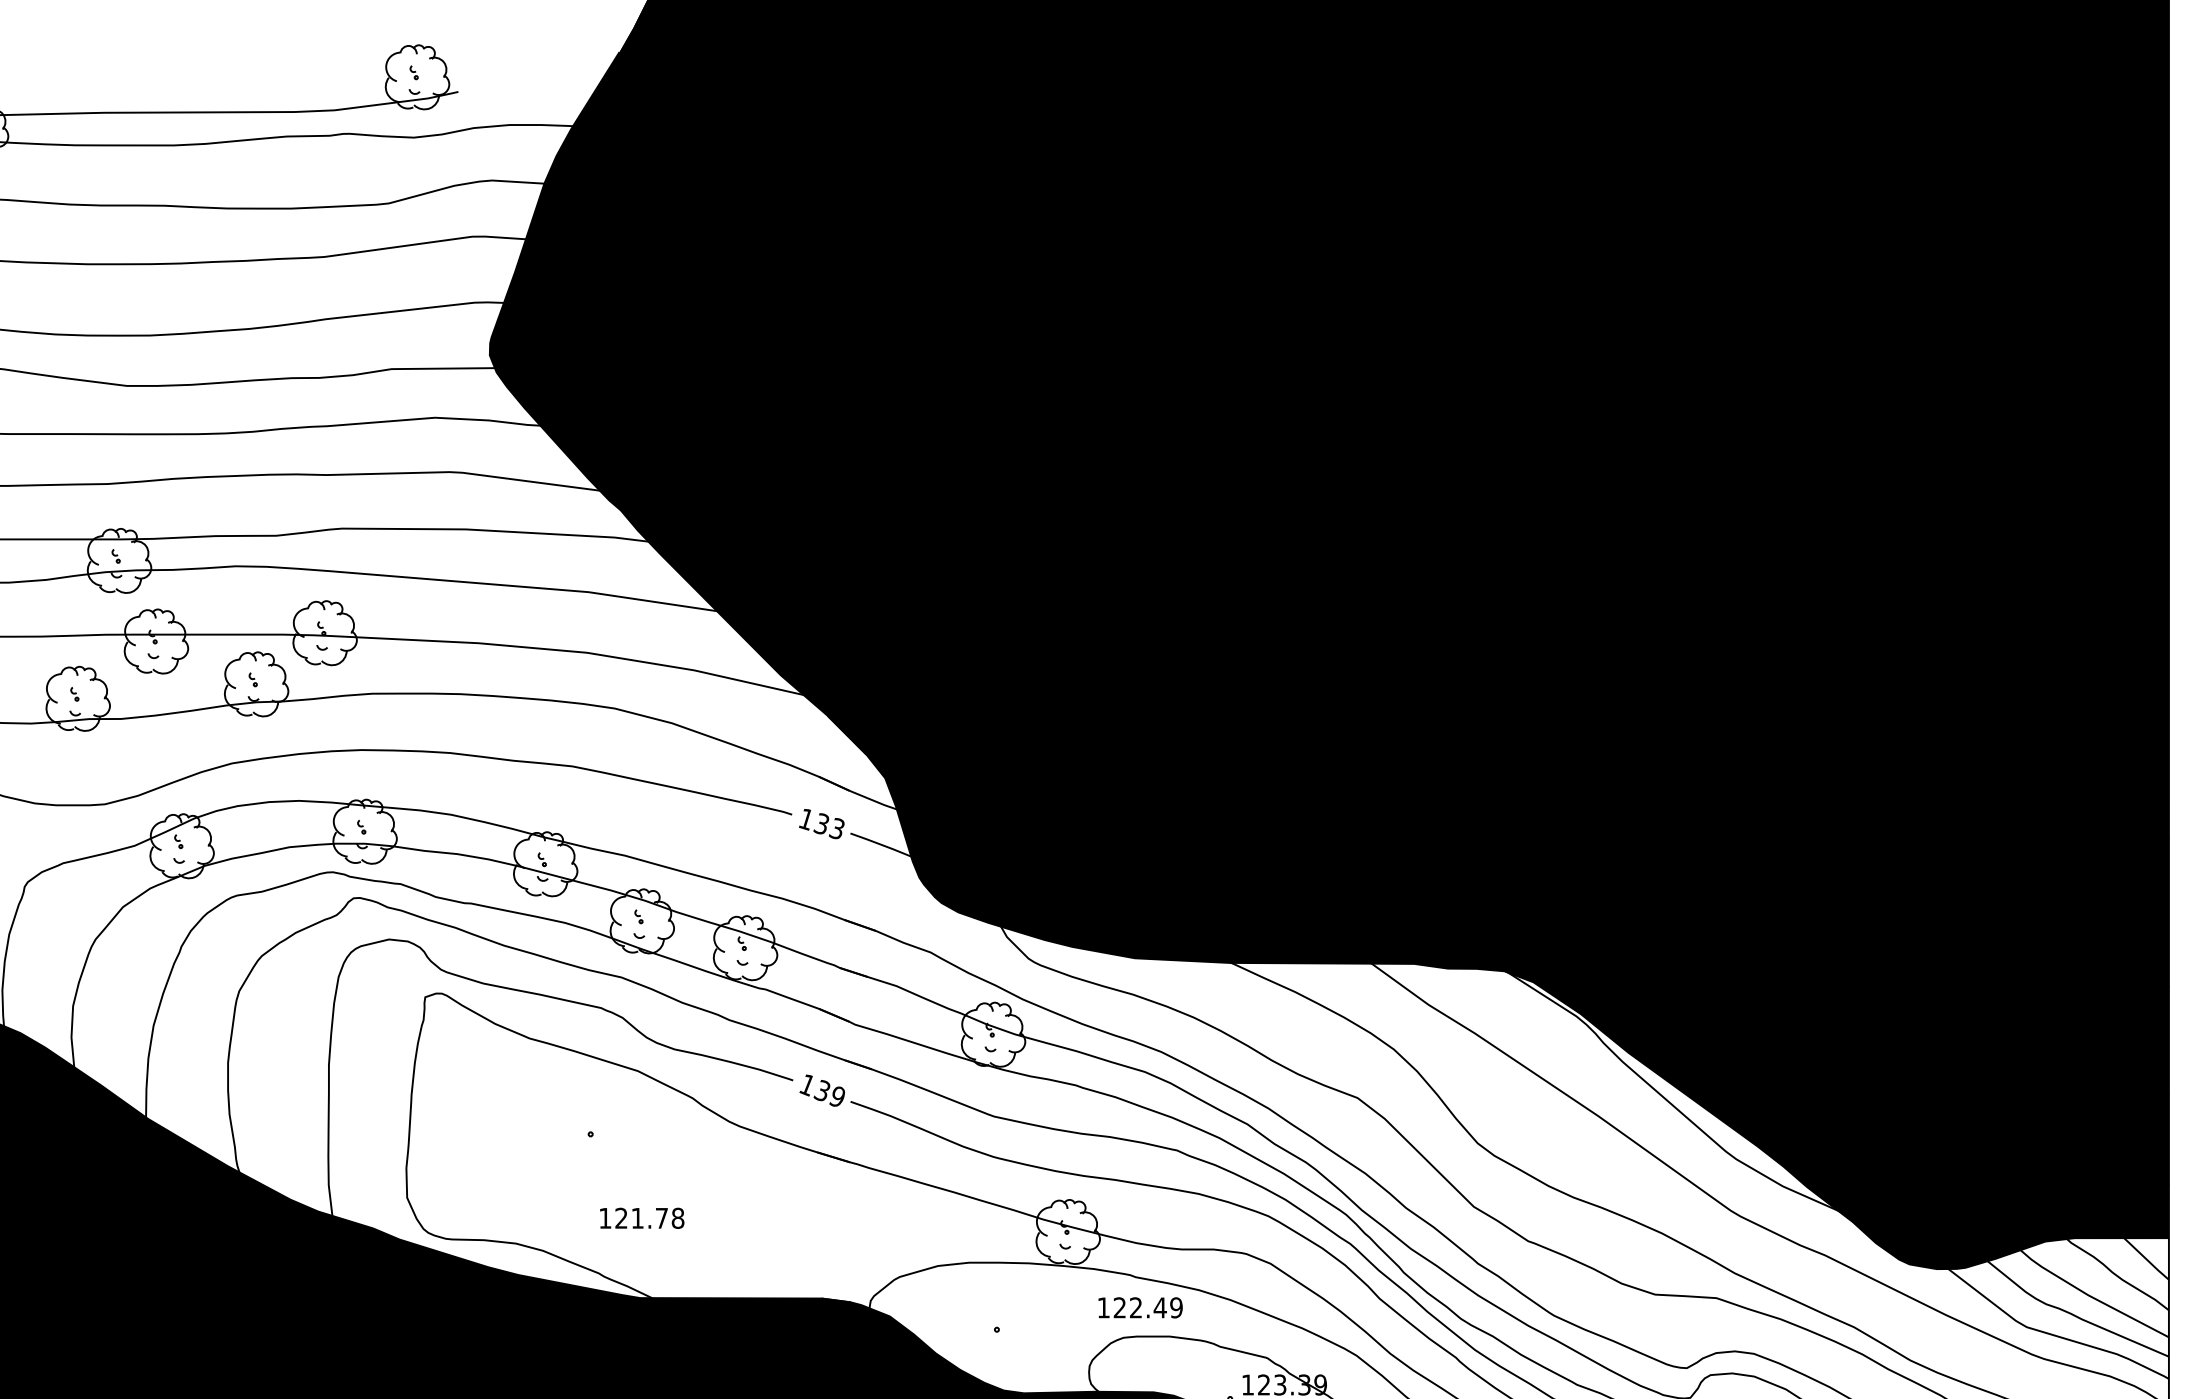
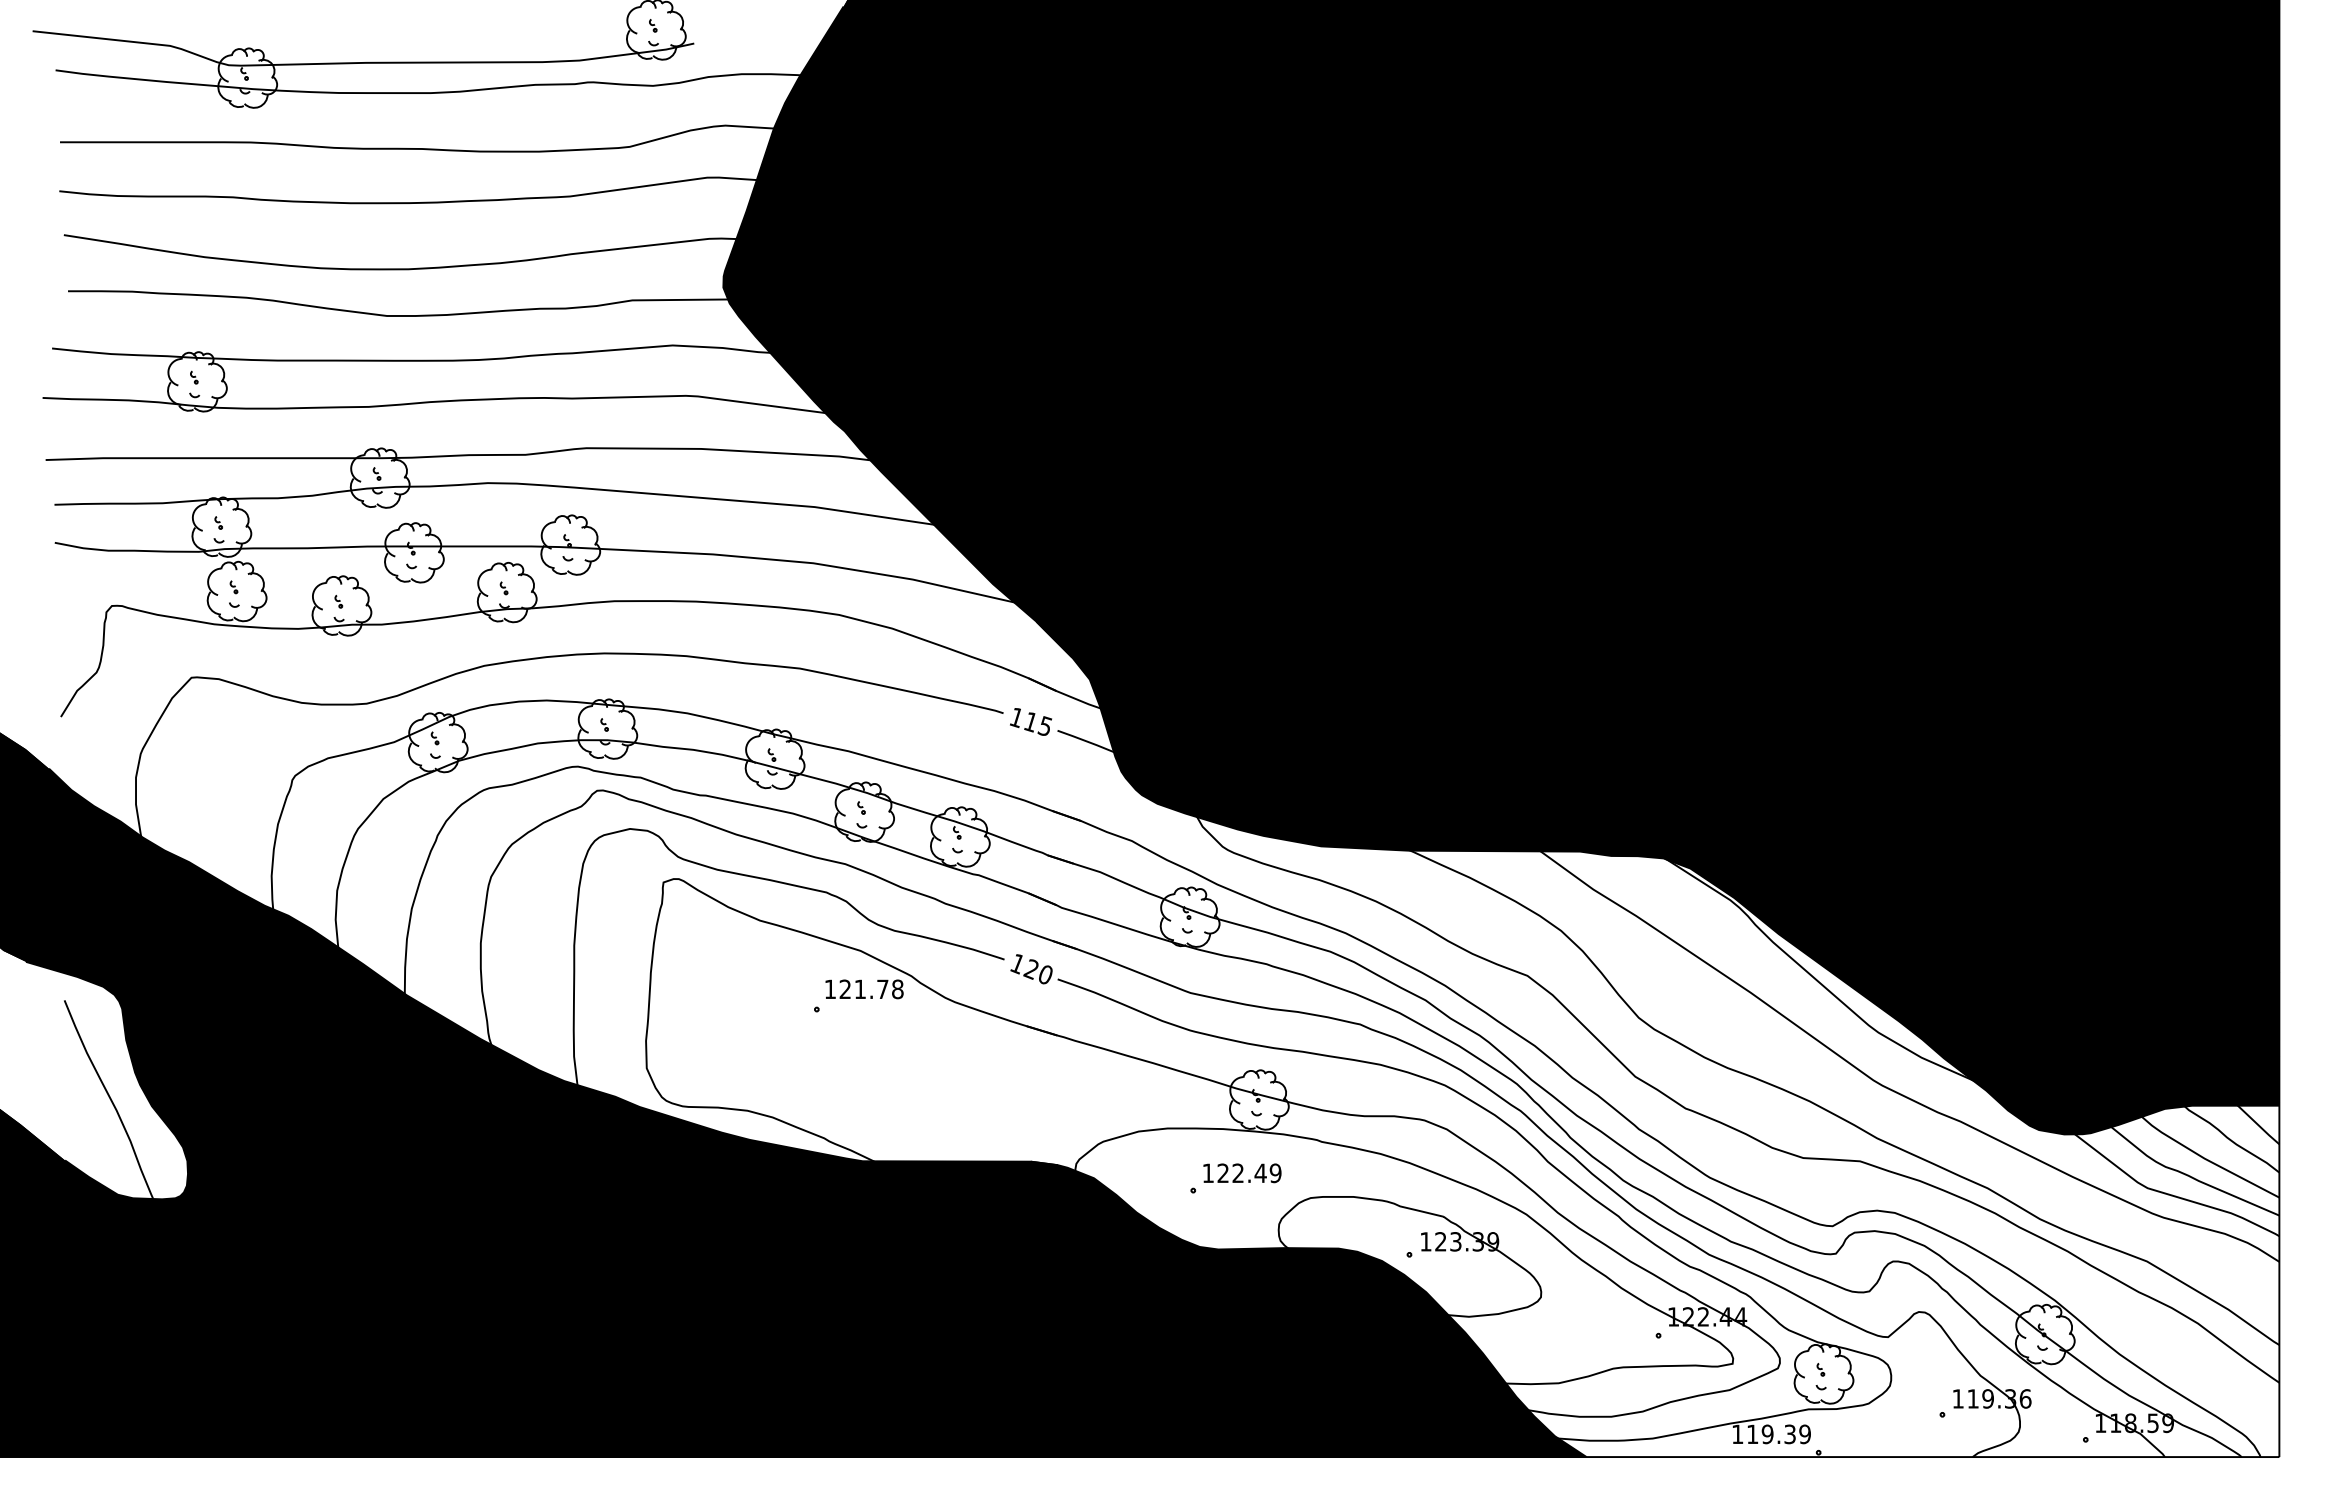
text: (828, 825) -> (1037, 723), 133 -> 115
text: (828, 1093) -> (1037, 971), 139 -> 120
text: (642, 1218) -> (864, 989), moved
text: (1140, 1308) -> (1242, 1173), moved

